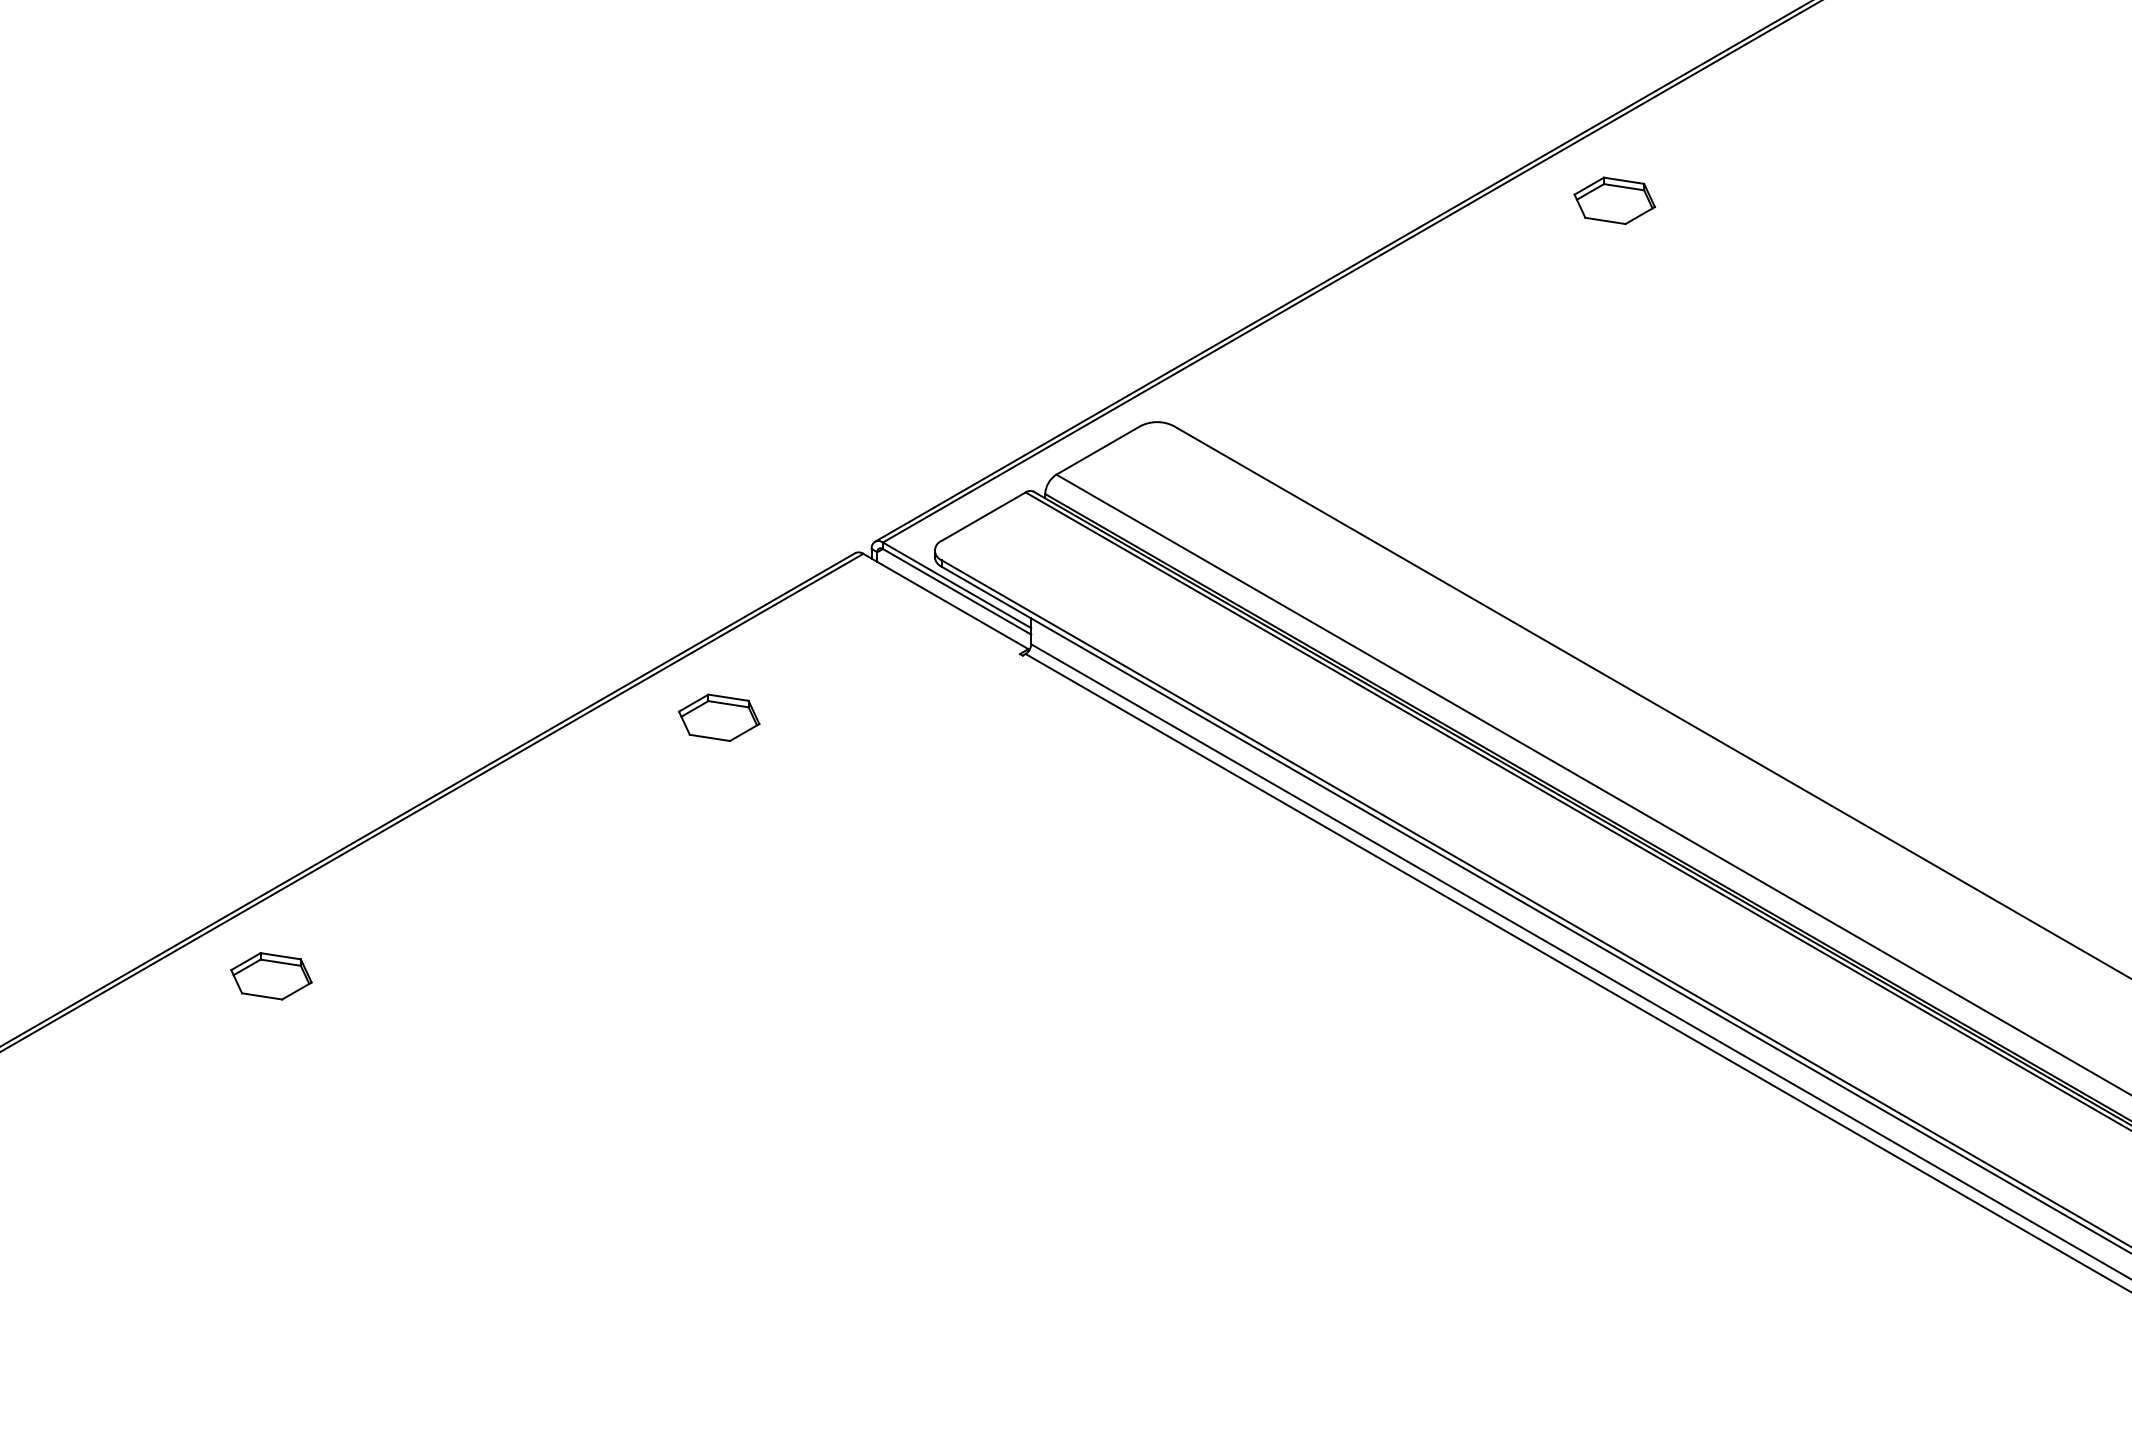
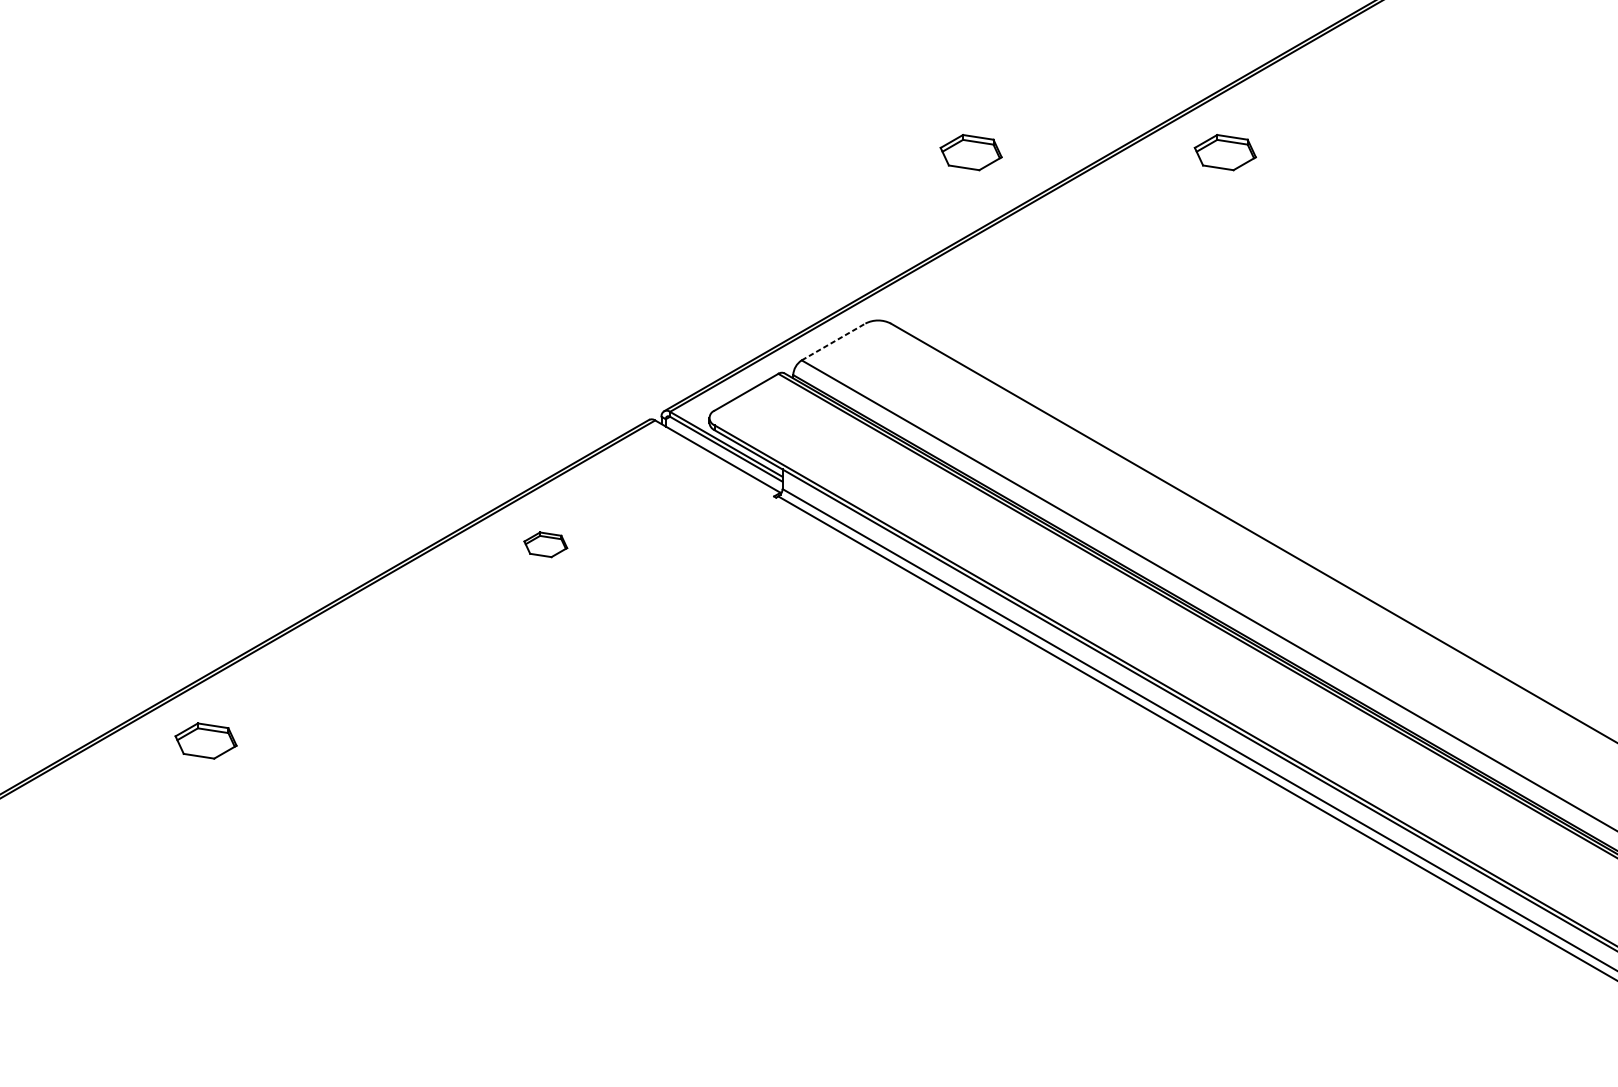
part: (1279, 200) -> (971, 152), added
line: (1098, 450) -> (833, 342), solid -> dashed
part: (718, 717) -> (545, 544), size x0.7

